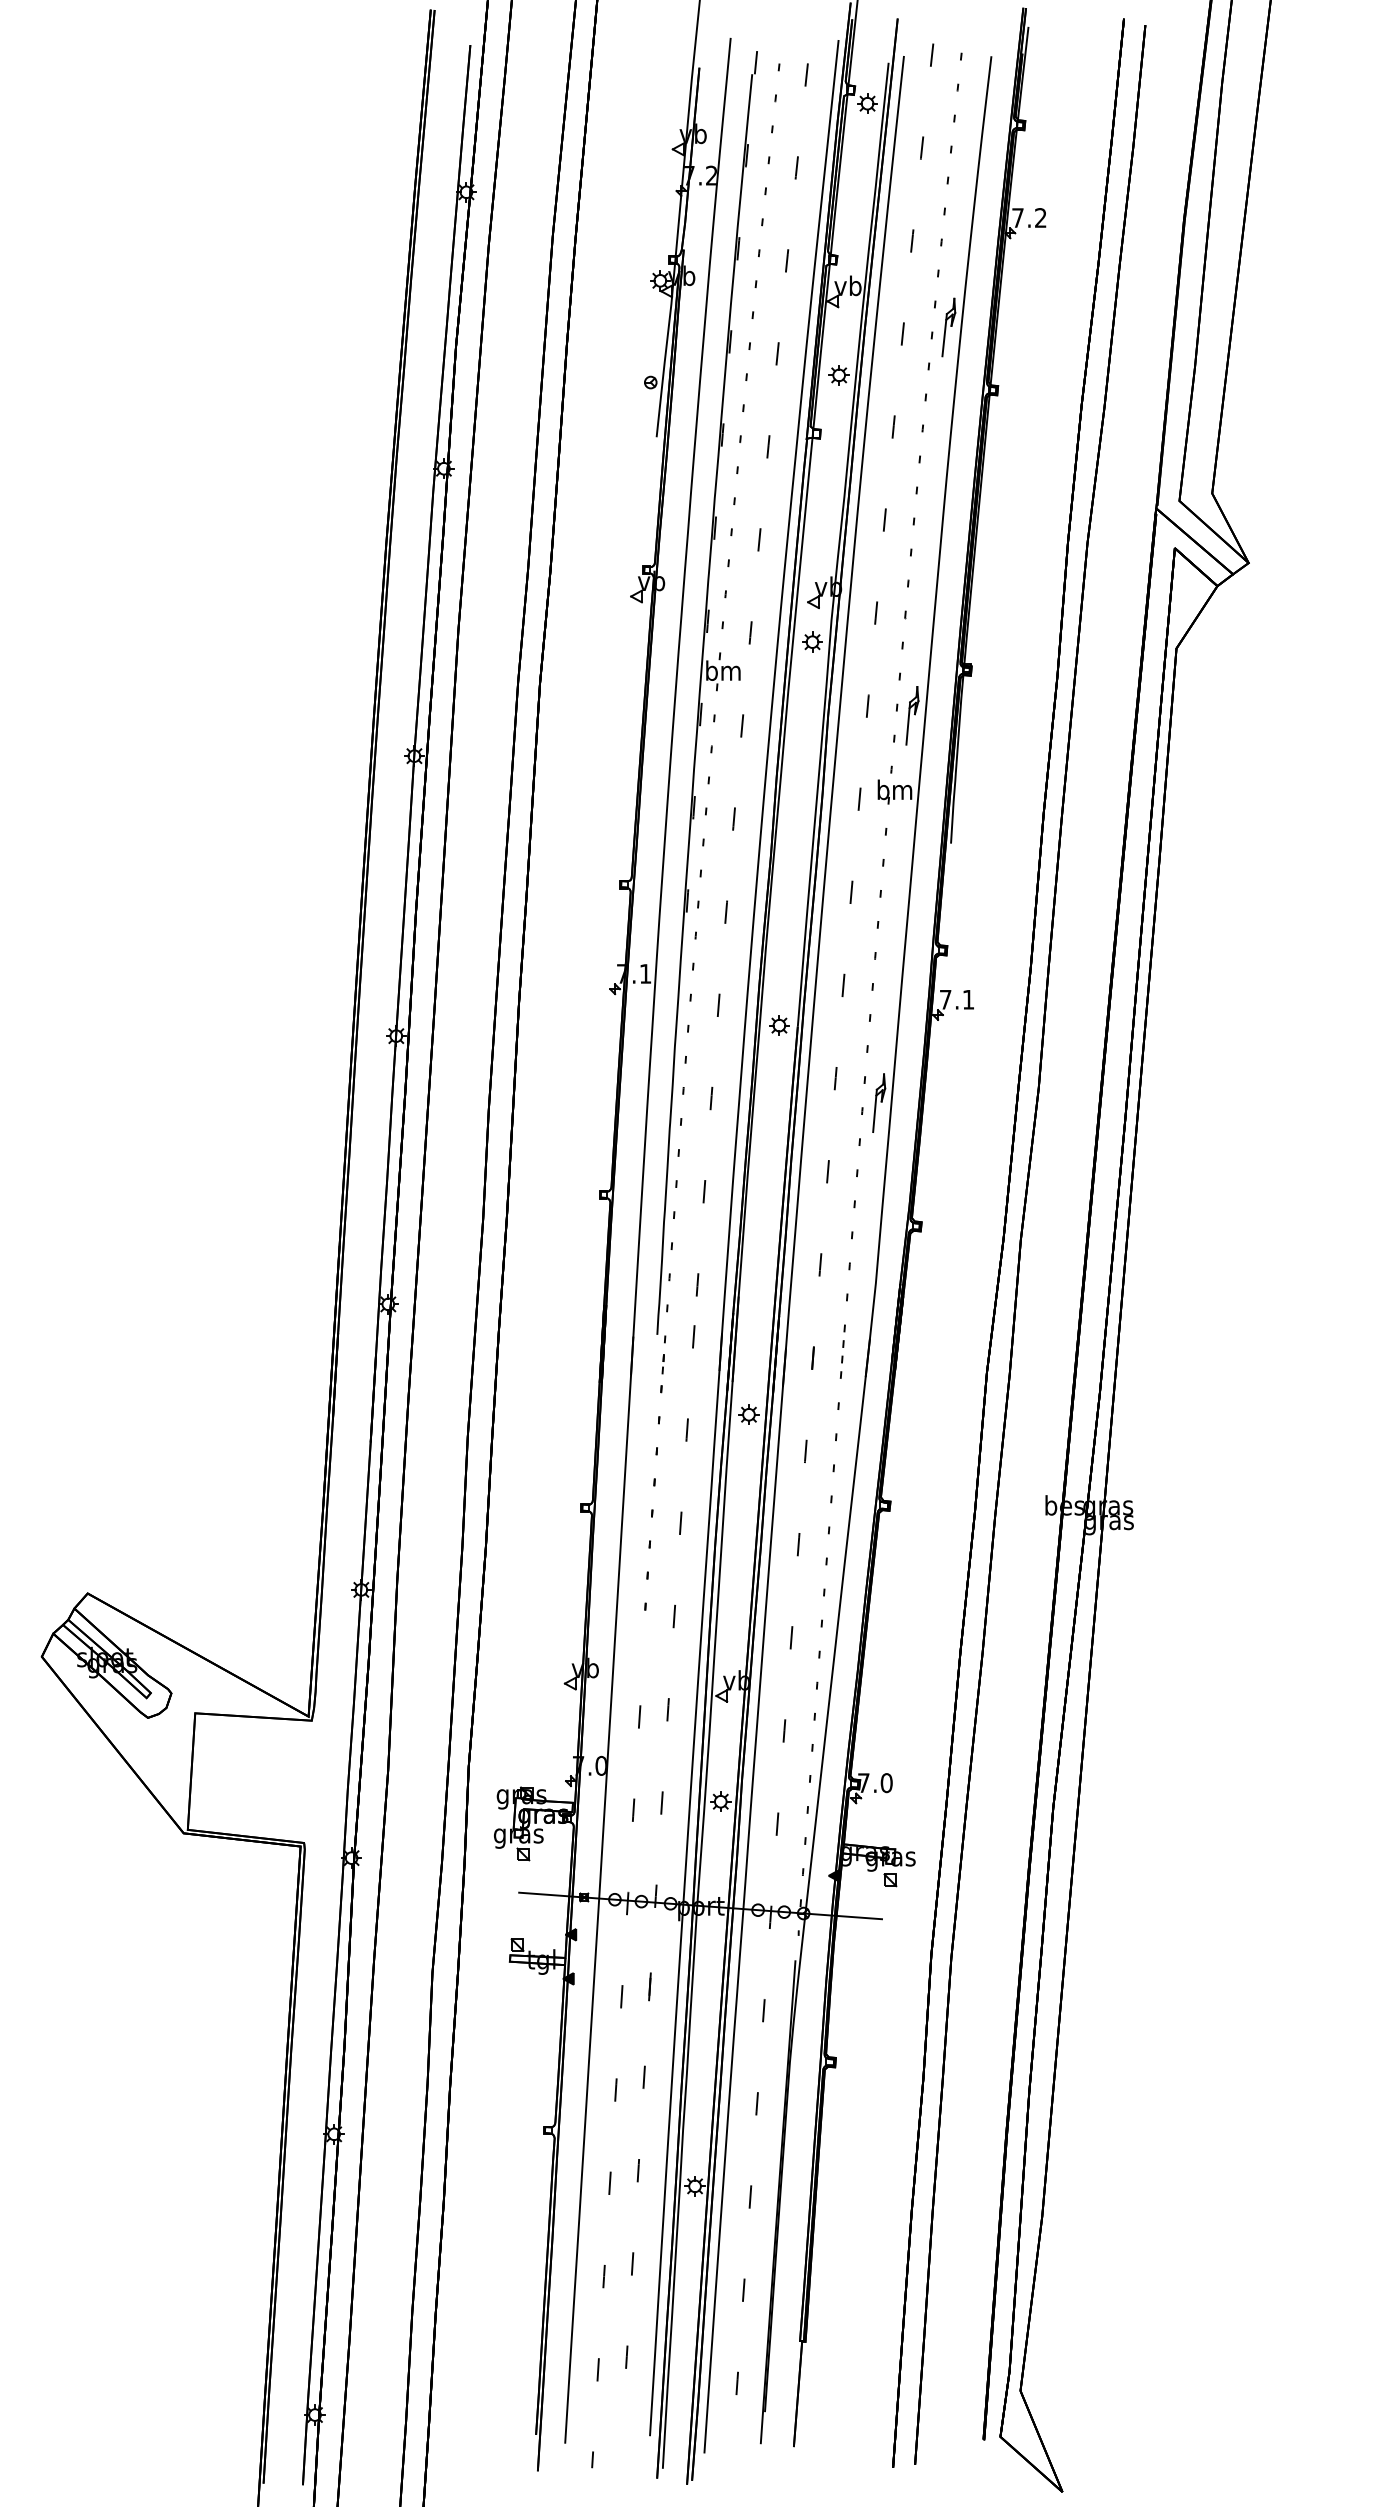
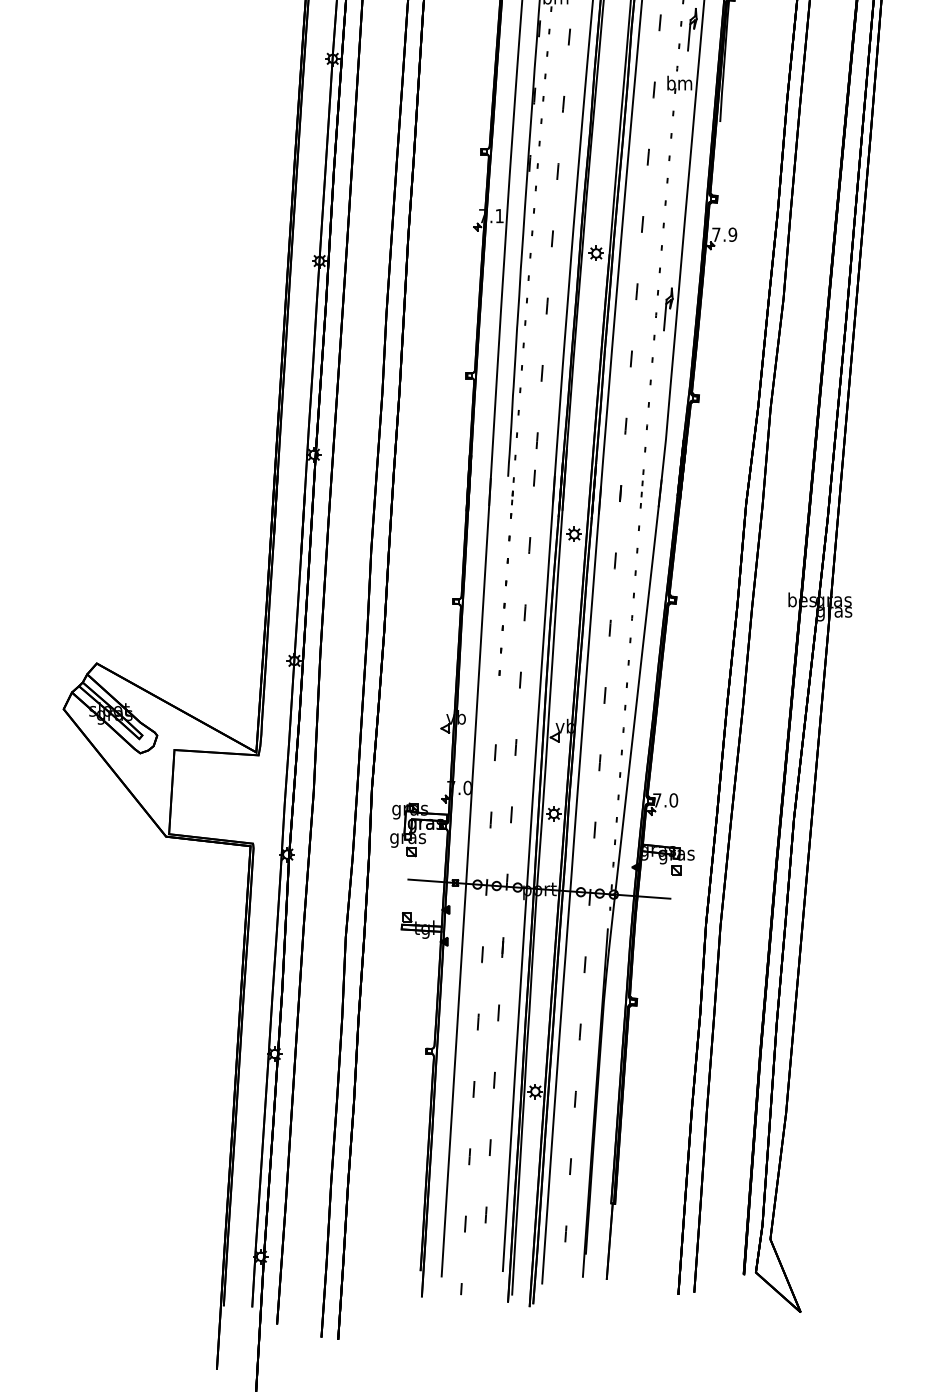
text: (968, 999) -> (732, 234), 7.1 -> 7.9

